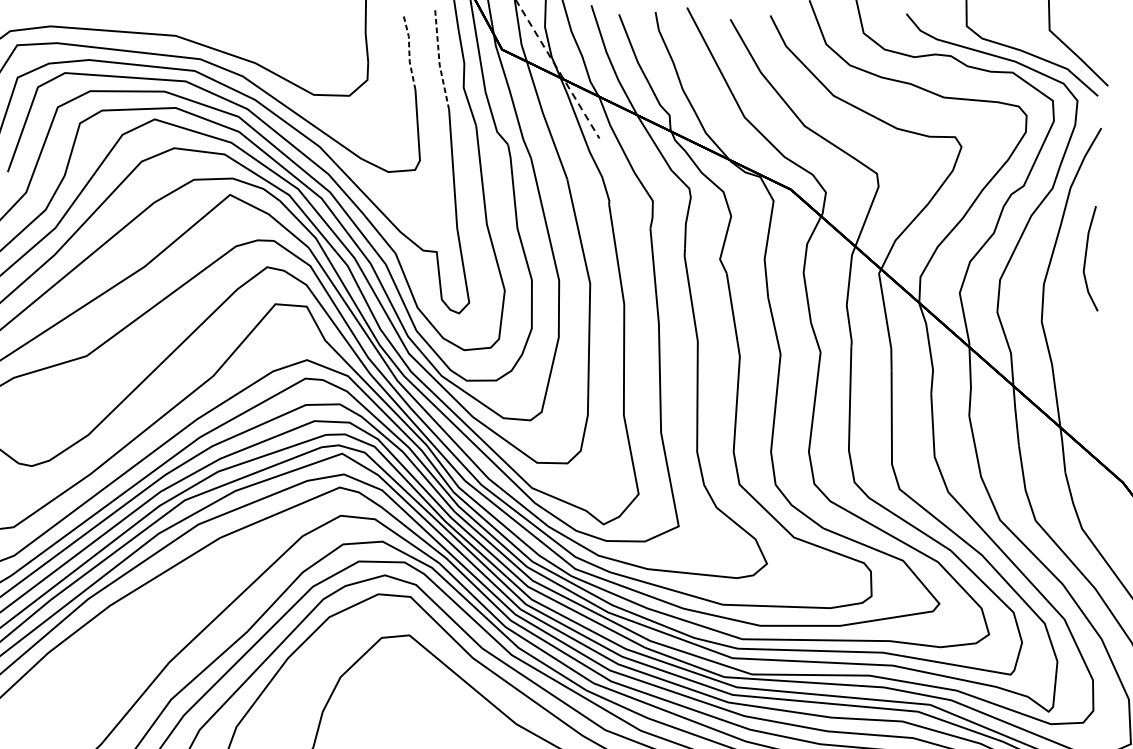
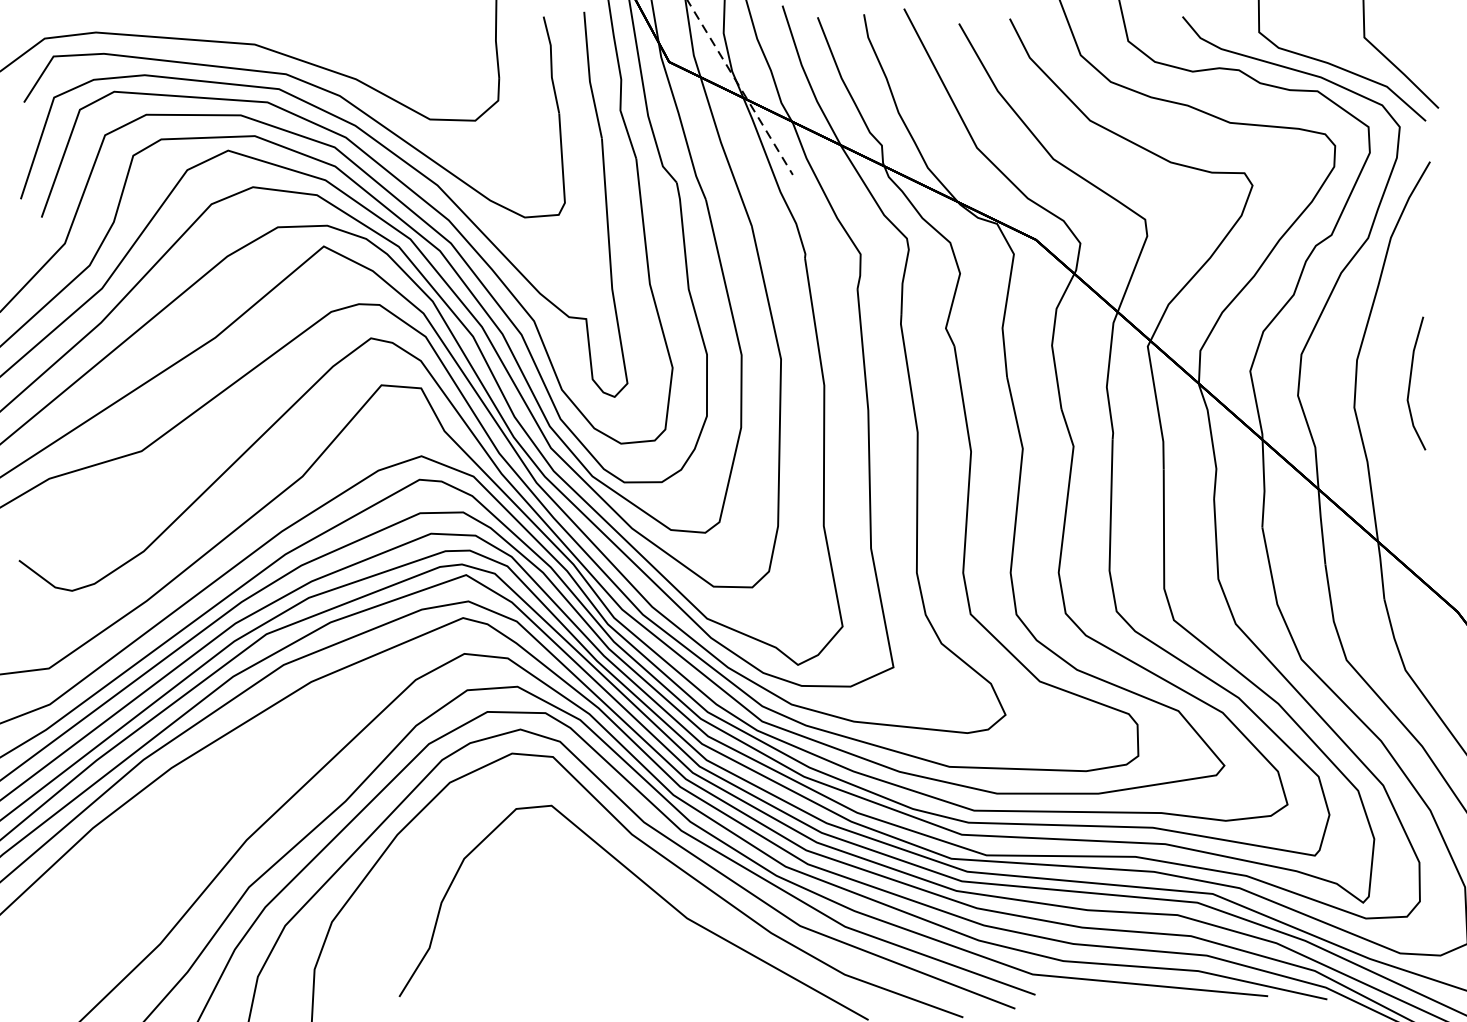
line: (409, 51) -> (551, 64), dashed -> solid
line: (439, 60) -> (589, 75), dashed -> solid
line: (1085, 258) -> (1410, 383), moved

